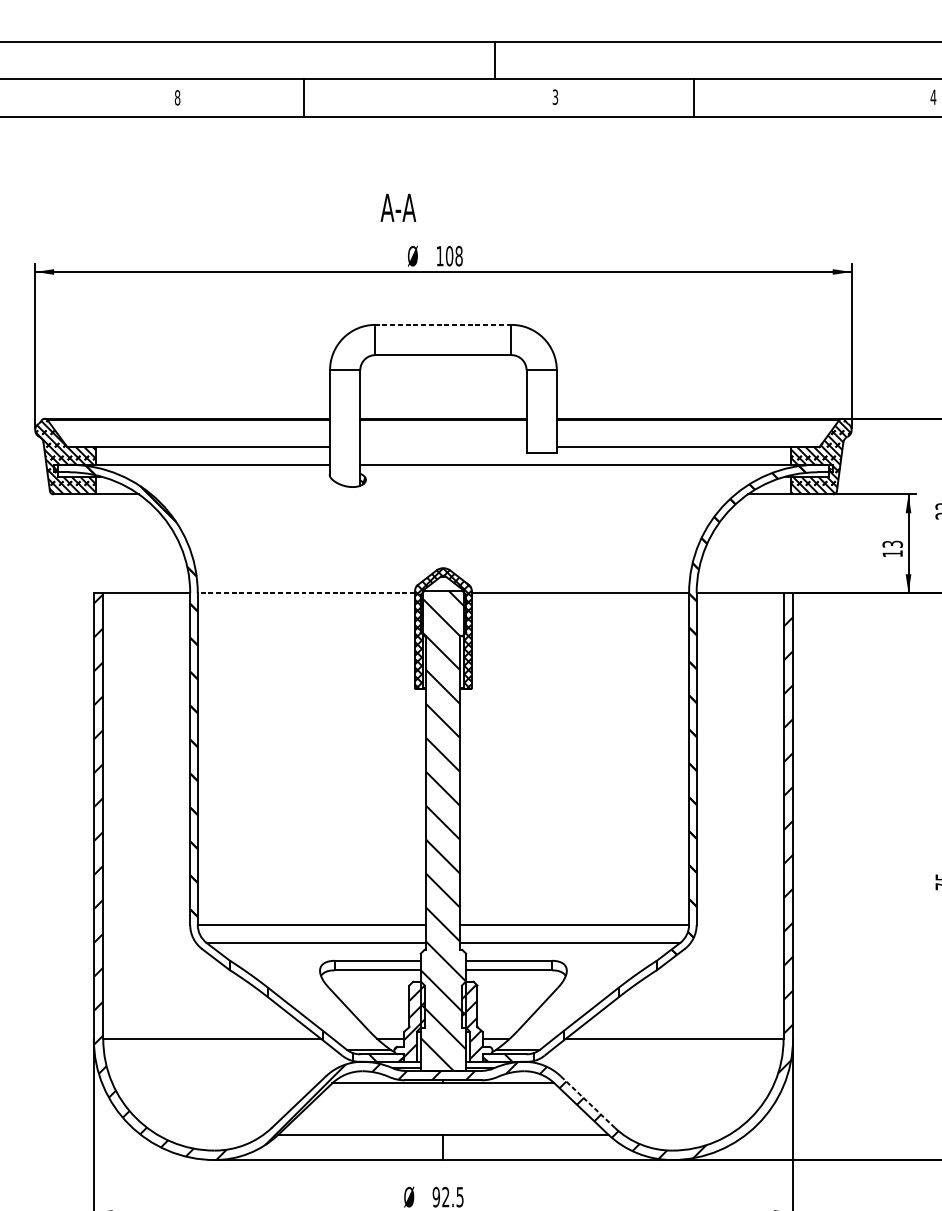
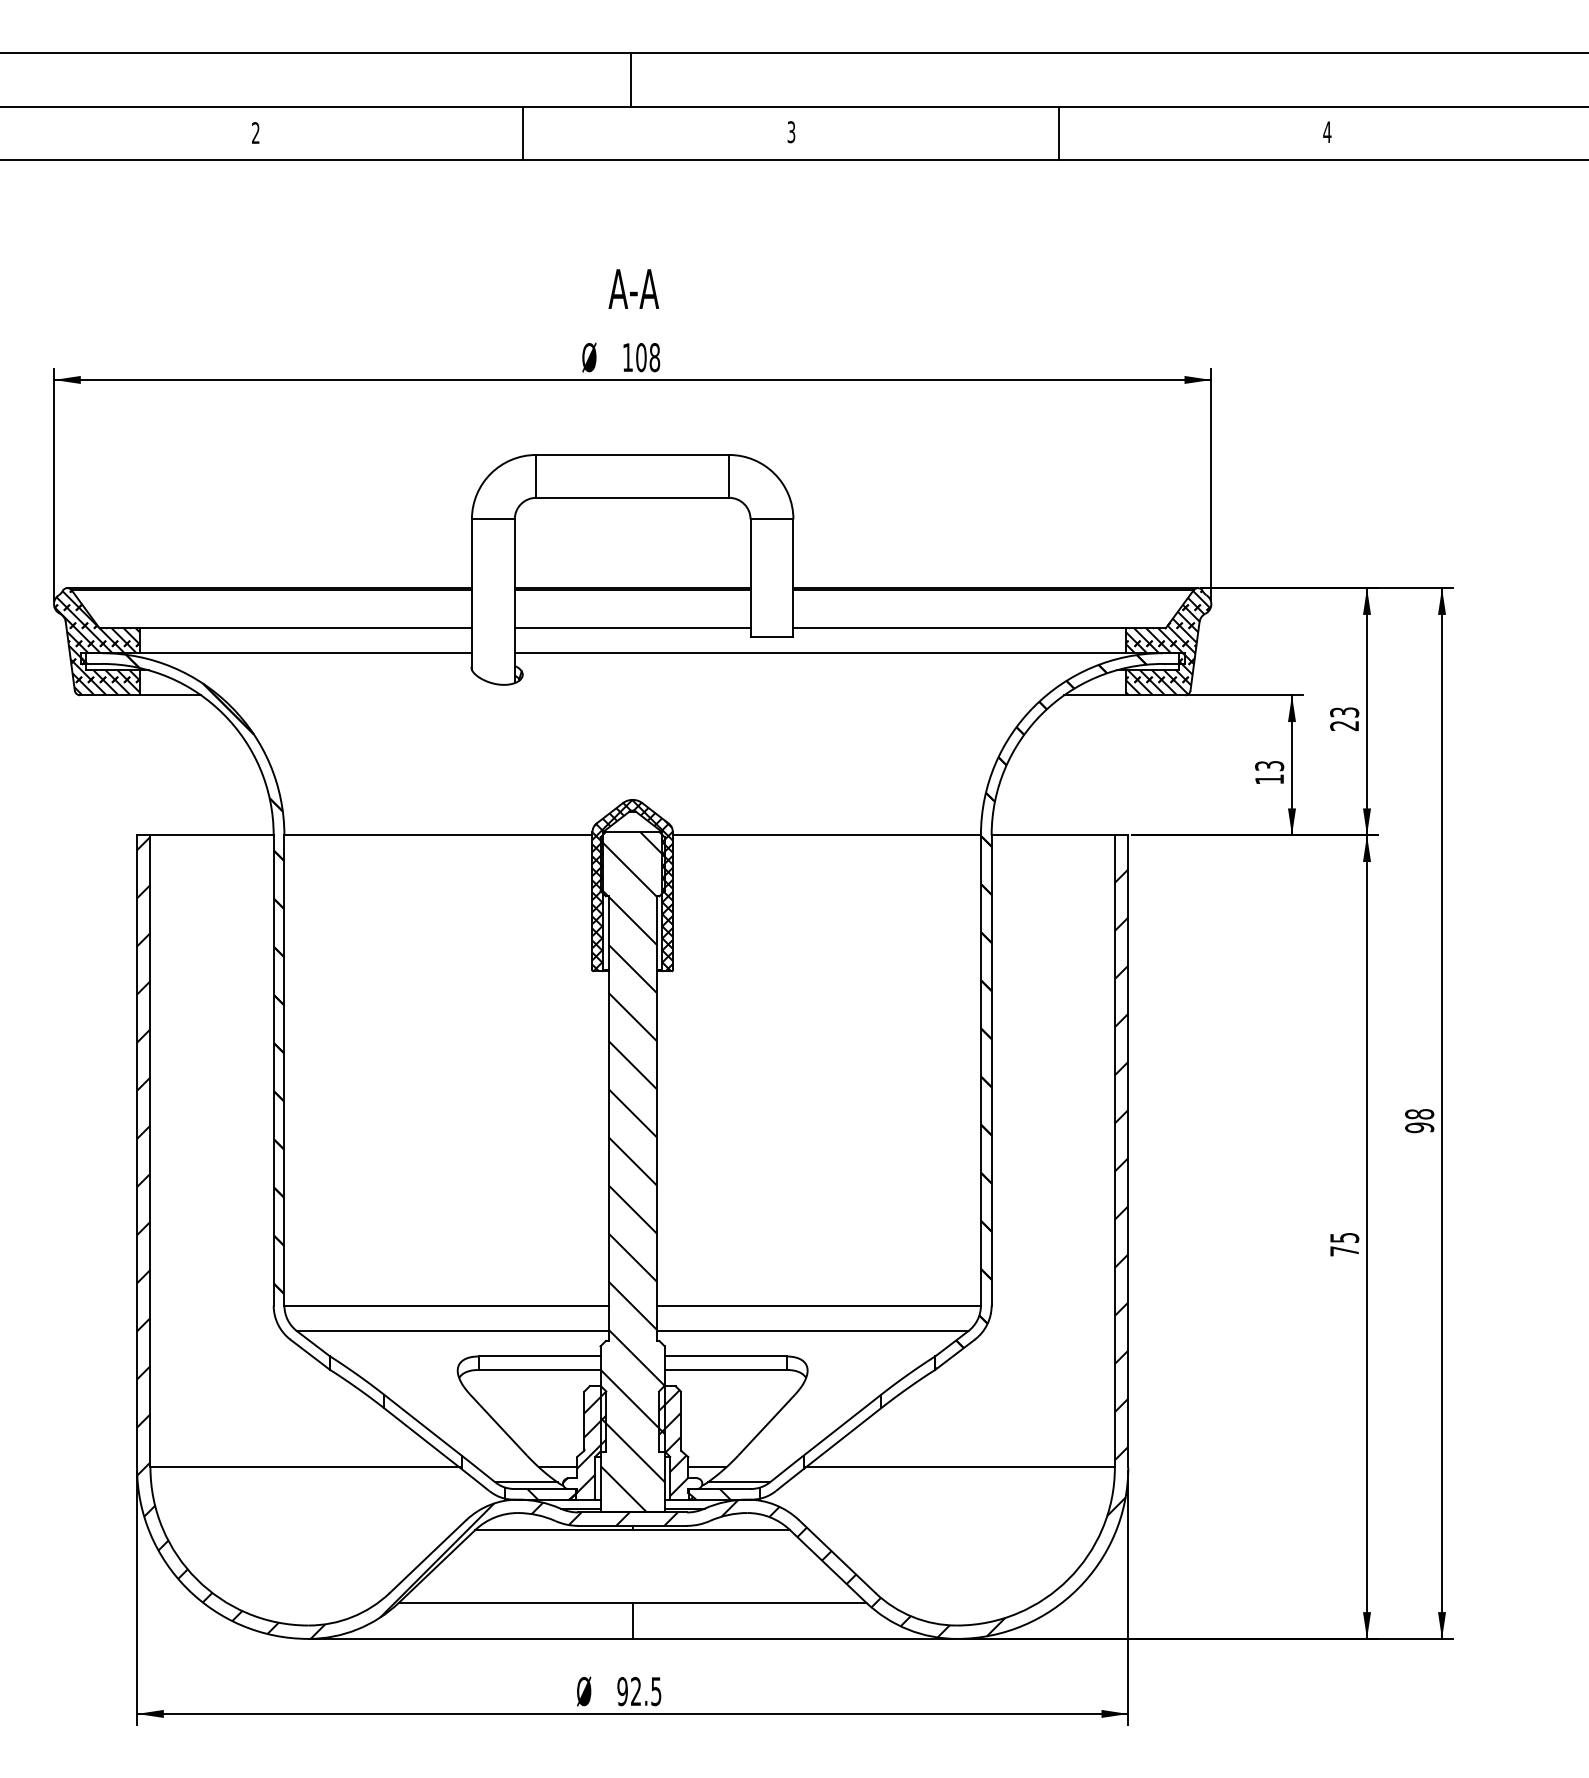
line: (494, 60) -> (630, 79), moved
text: (177, 98) -> (255, 133), 8 -> 2
line: (303, 98) -> (523, 133), moved
line: (694, 98) -> (1059, 133), moved
text: (398, 207) -> (633, 288), moved
line: (443, 324) -> (632, 454), dashed -> solid
line: (443, 447) -> (632, 628), added
line: (305, 593) -> (437, 835), dashed -> solid
line: (587, 1101) -> (837, 1556), dashed -> solid

